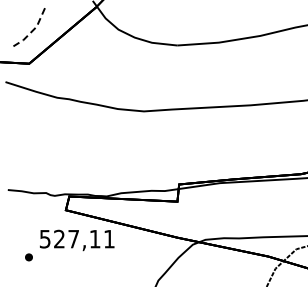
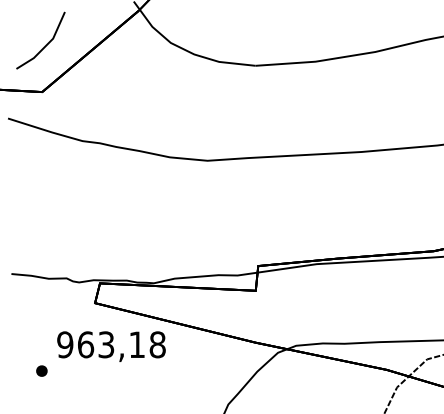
line: (32, 31) -> (46, 45), dashed -> solid
text: (76, 238) -> (110, 343), 527,11 -> 963,18

